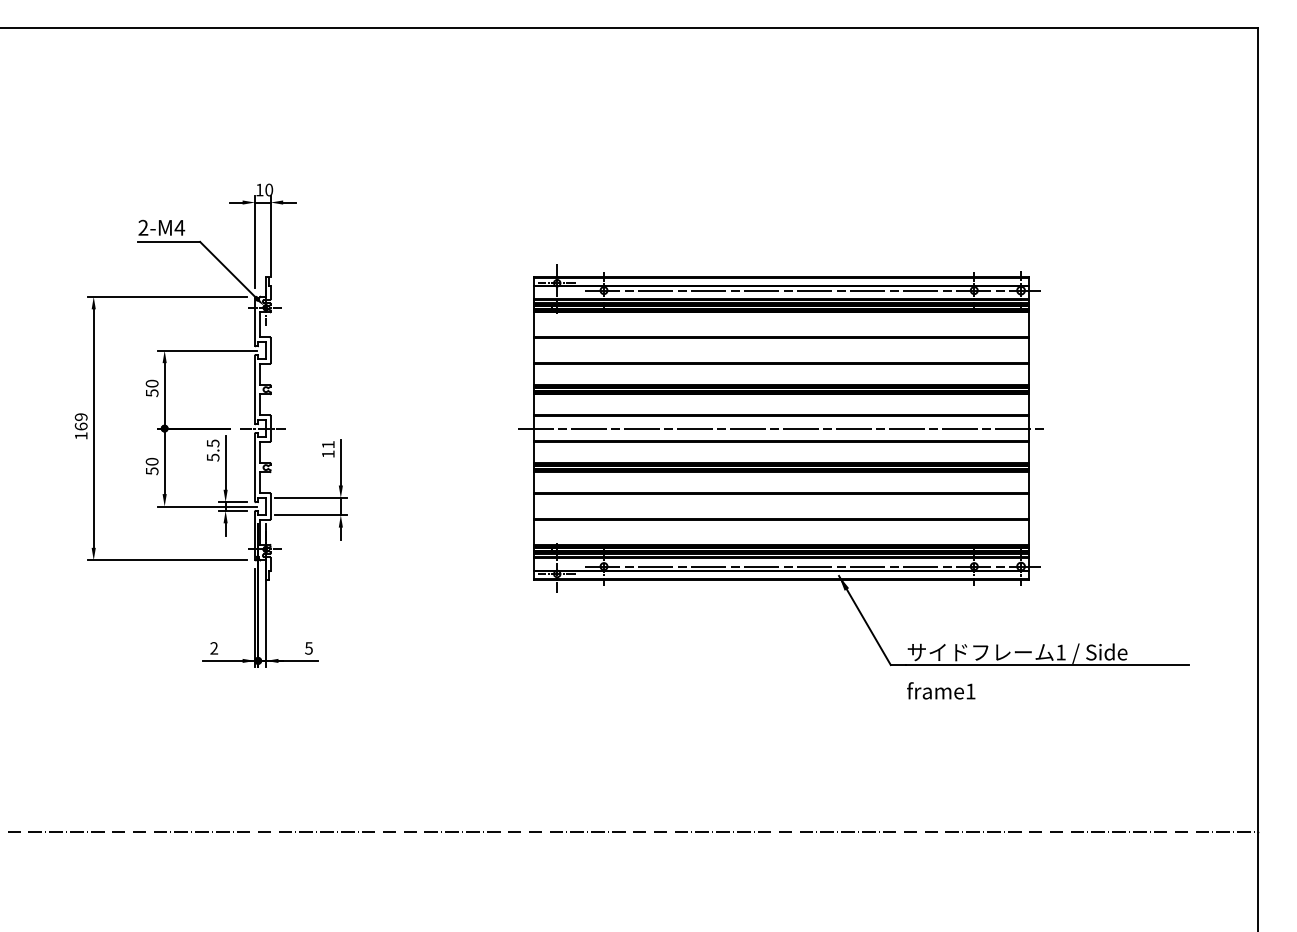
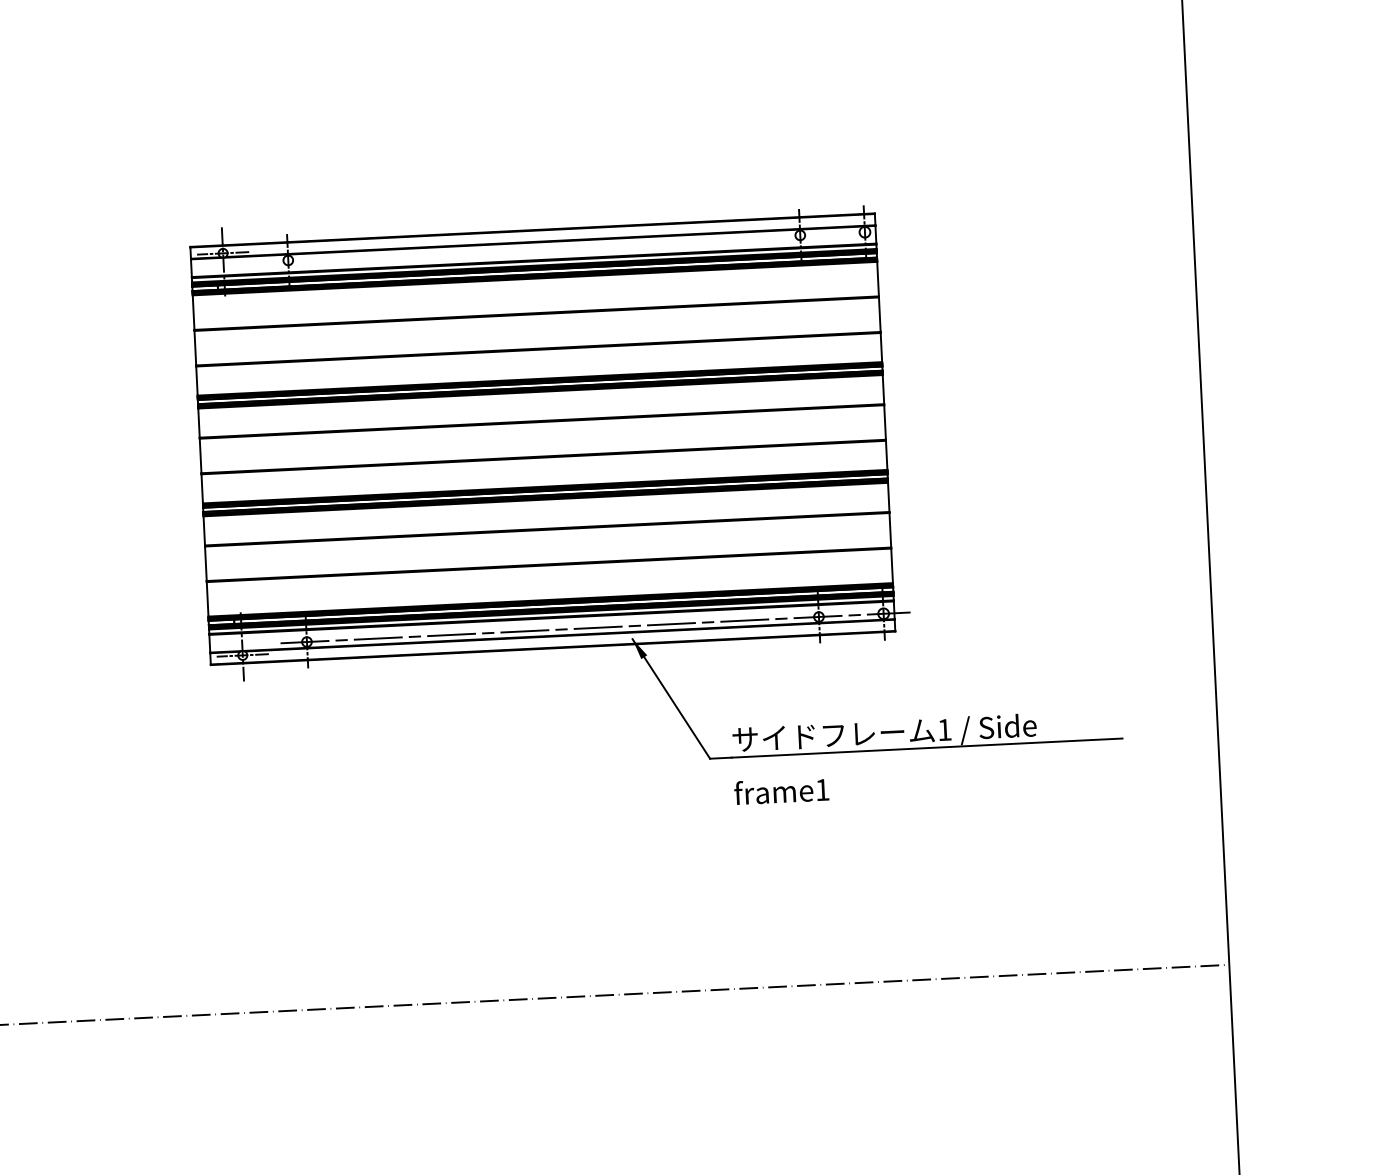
line: (812, 290) -> (576, 246), removed
line: (781, 428) -> (543, 439), removed

